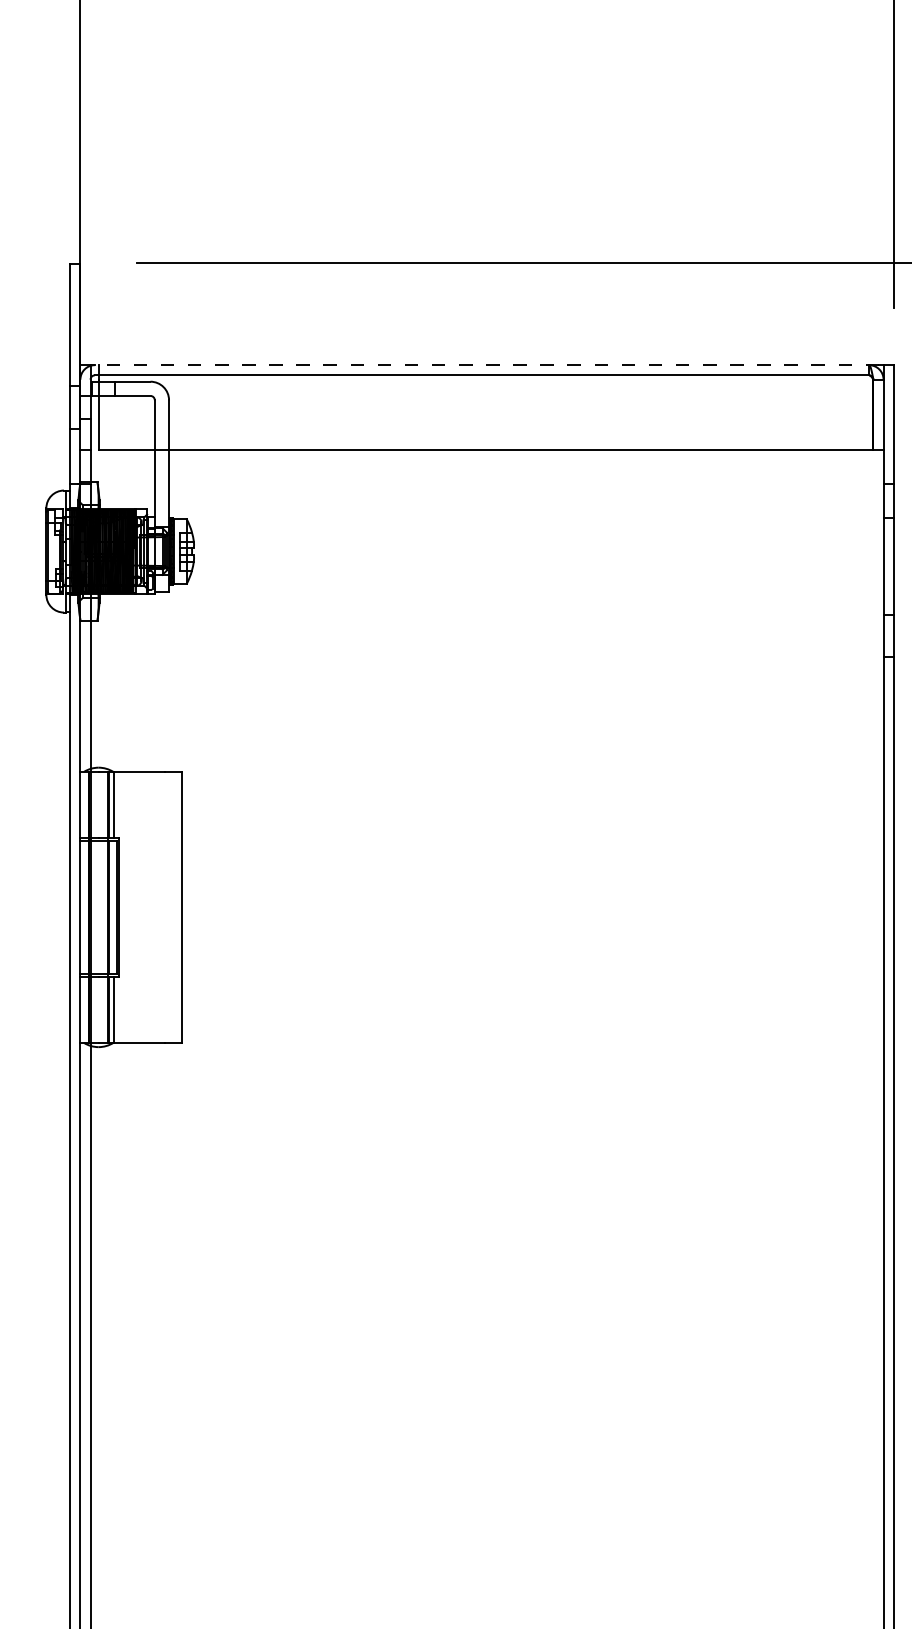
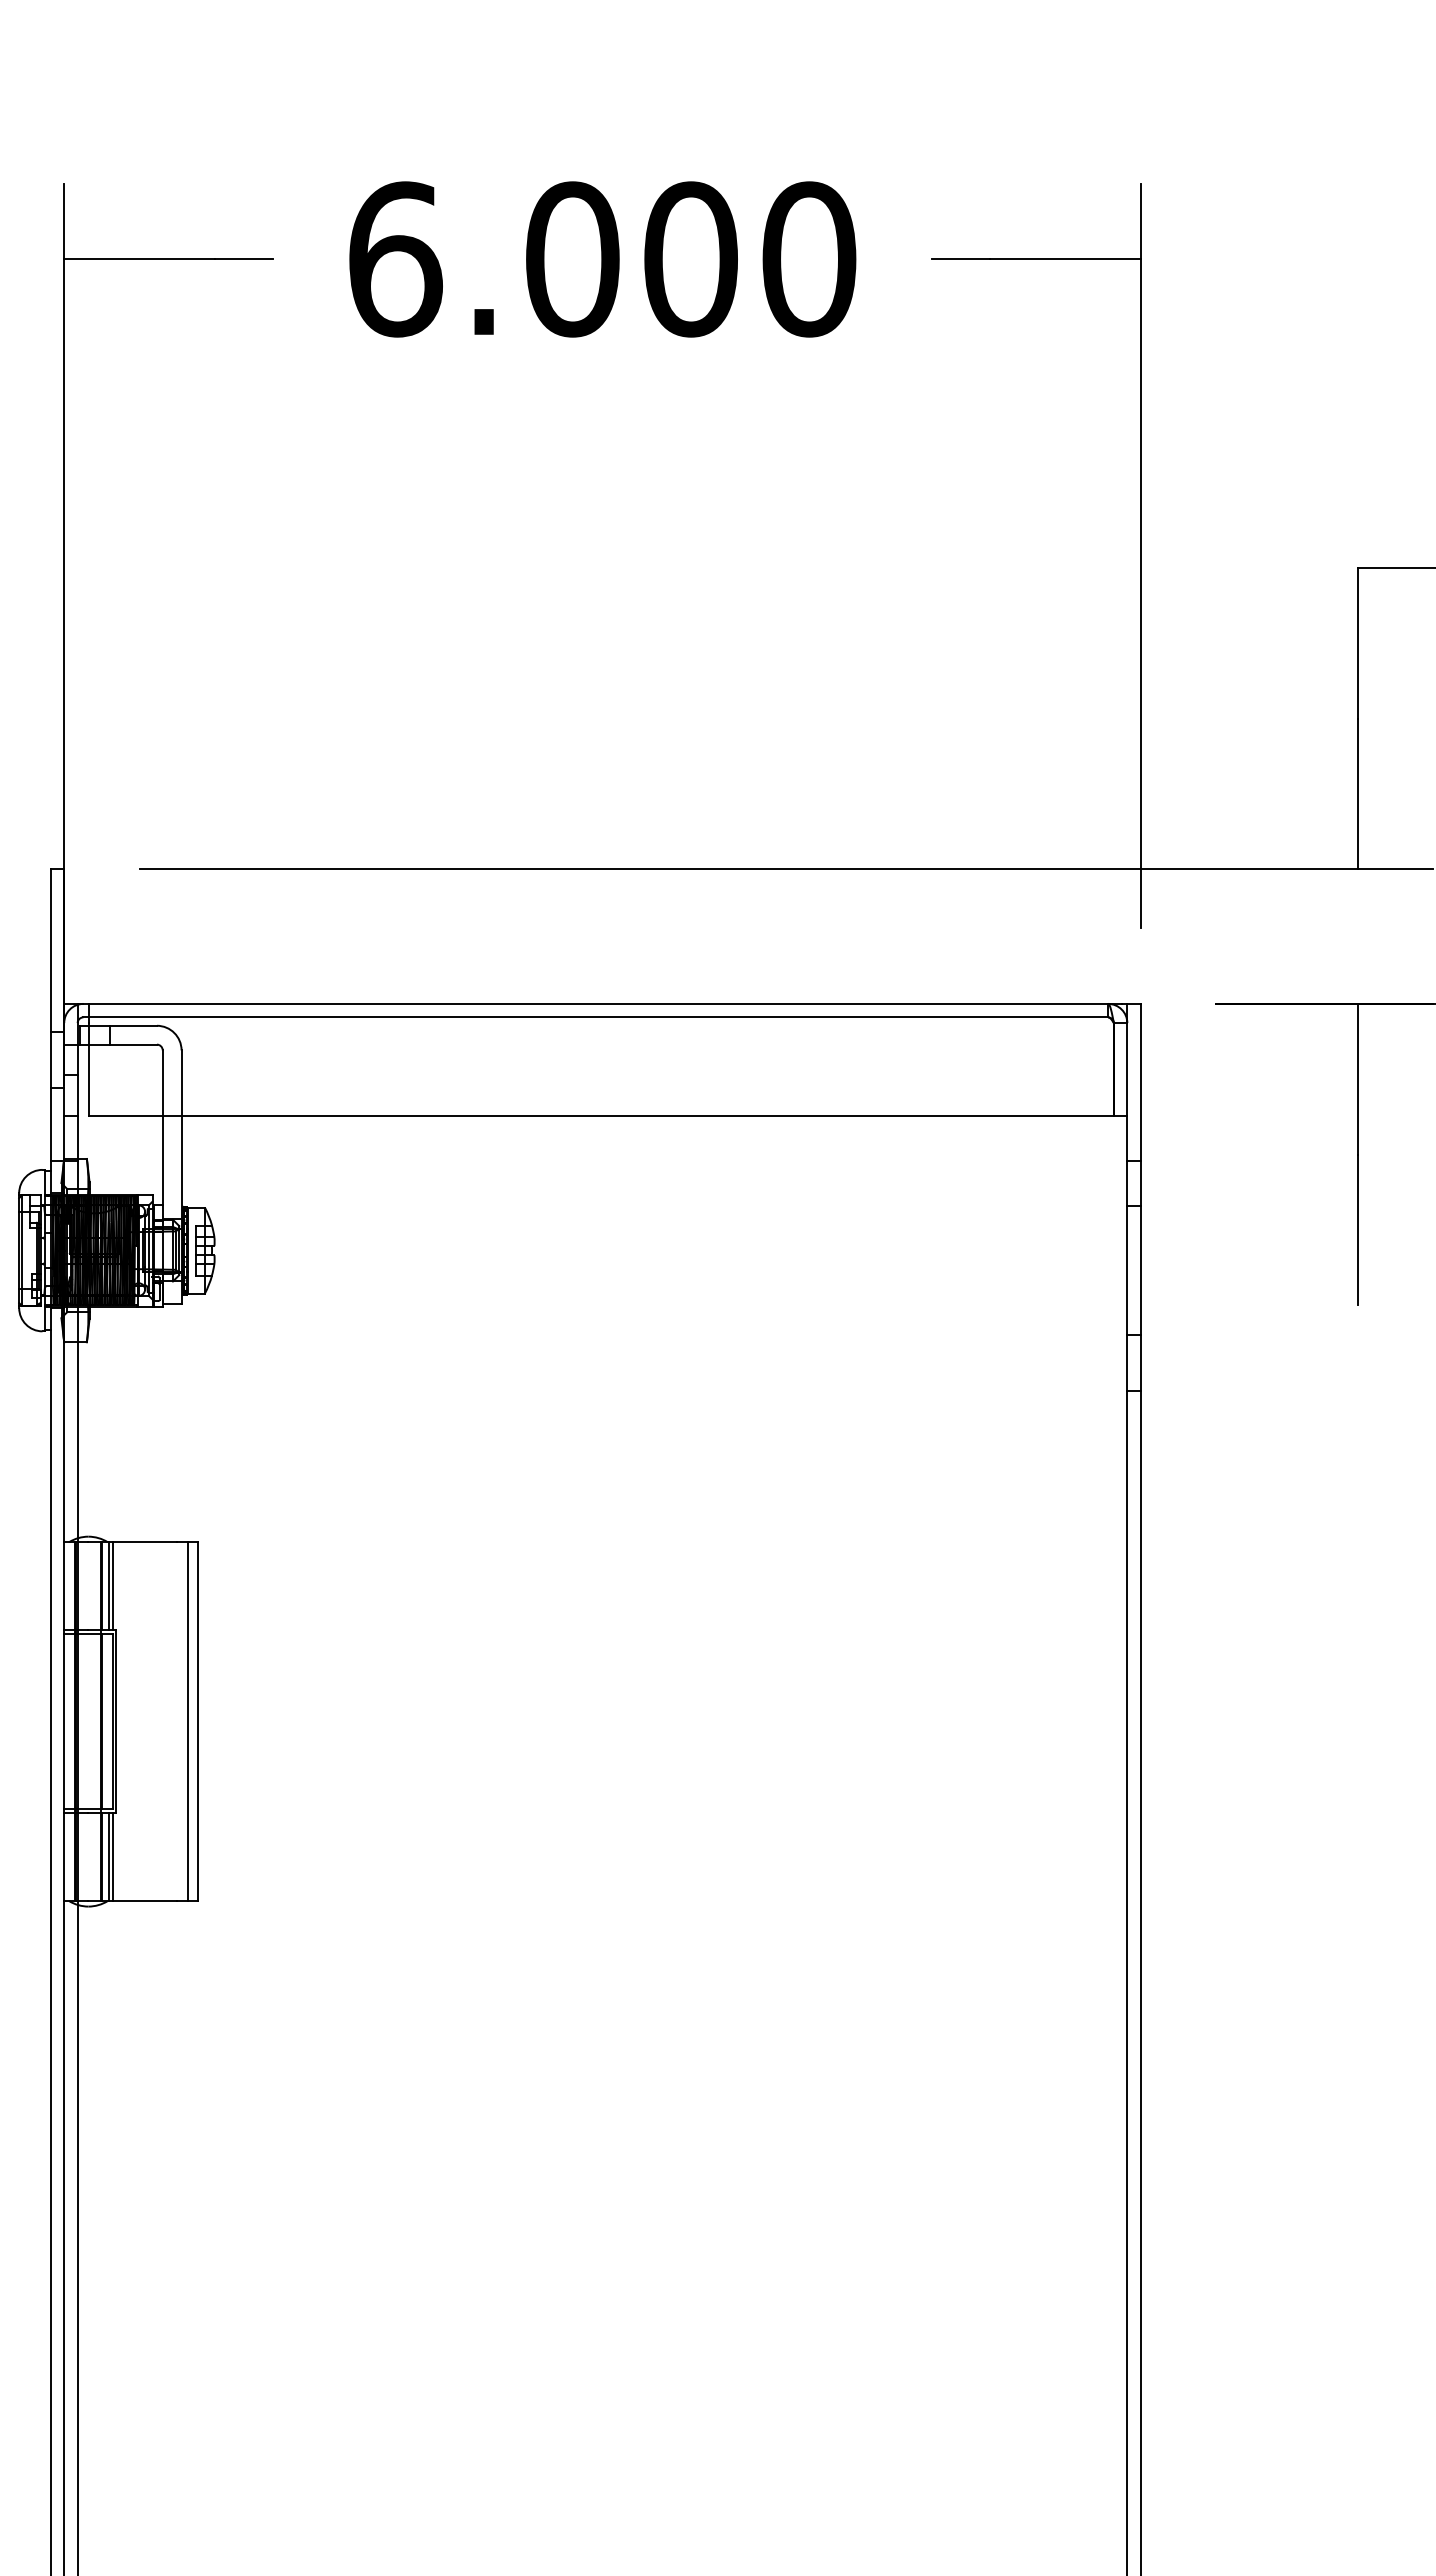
line: (487, 364) -> (602, 1003), dashed -> solid
line: (116, 804) -> (112, 1585), added
line: (173, 907) -> (187, 1721), added
line: (116, 1010) -> (112, 1857), added

